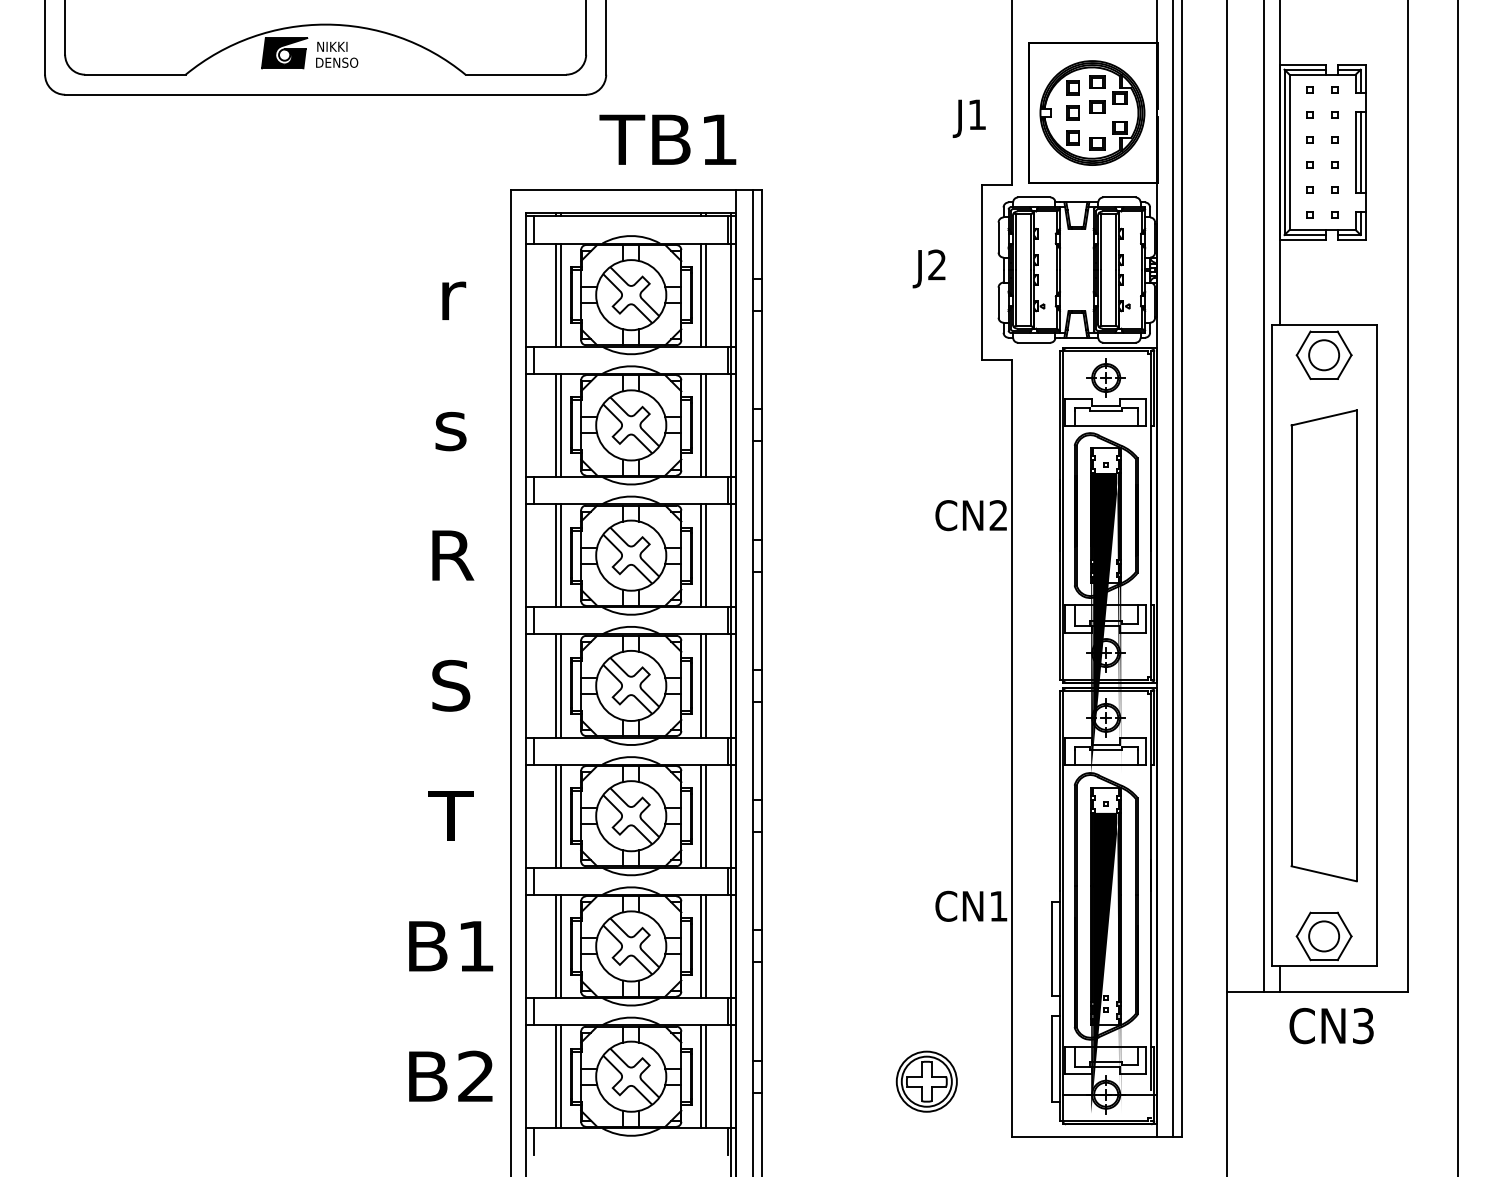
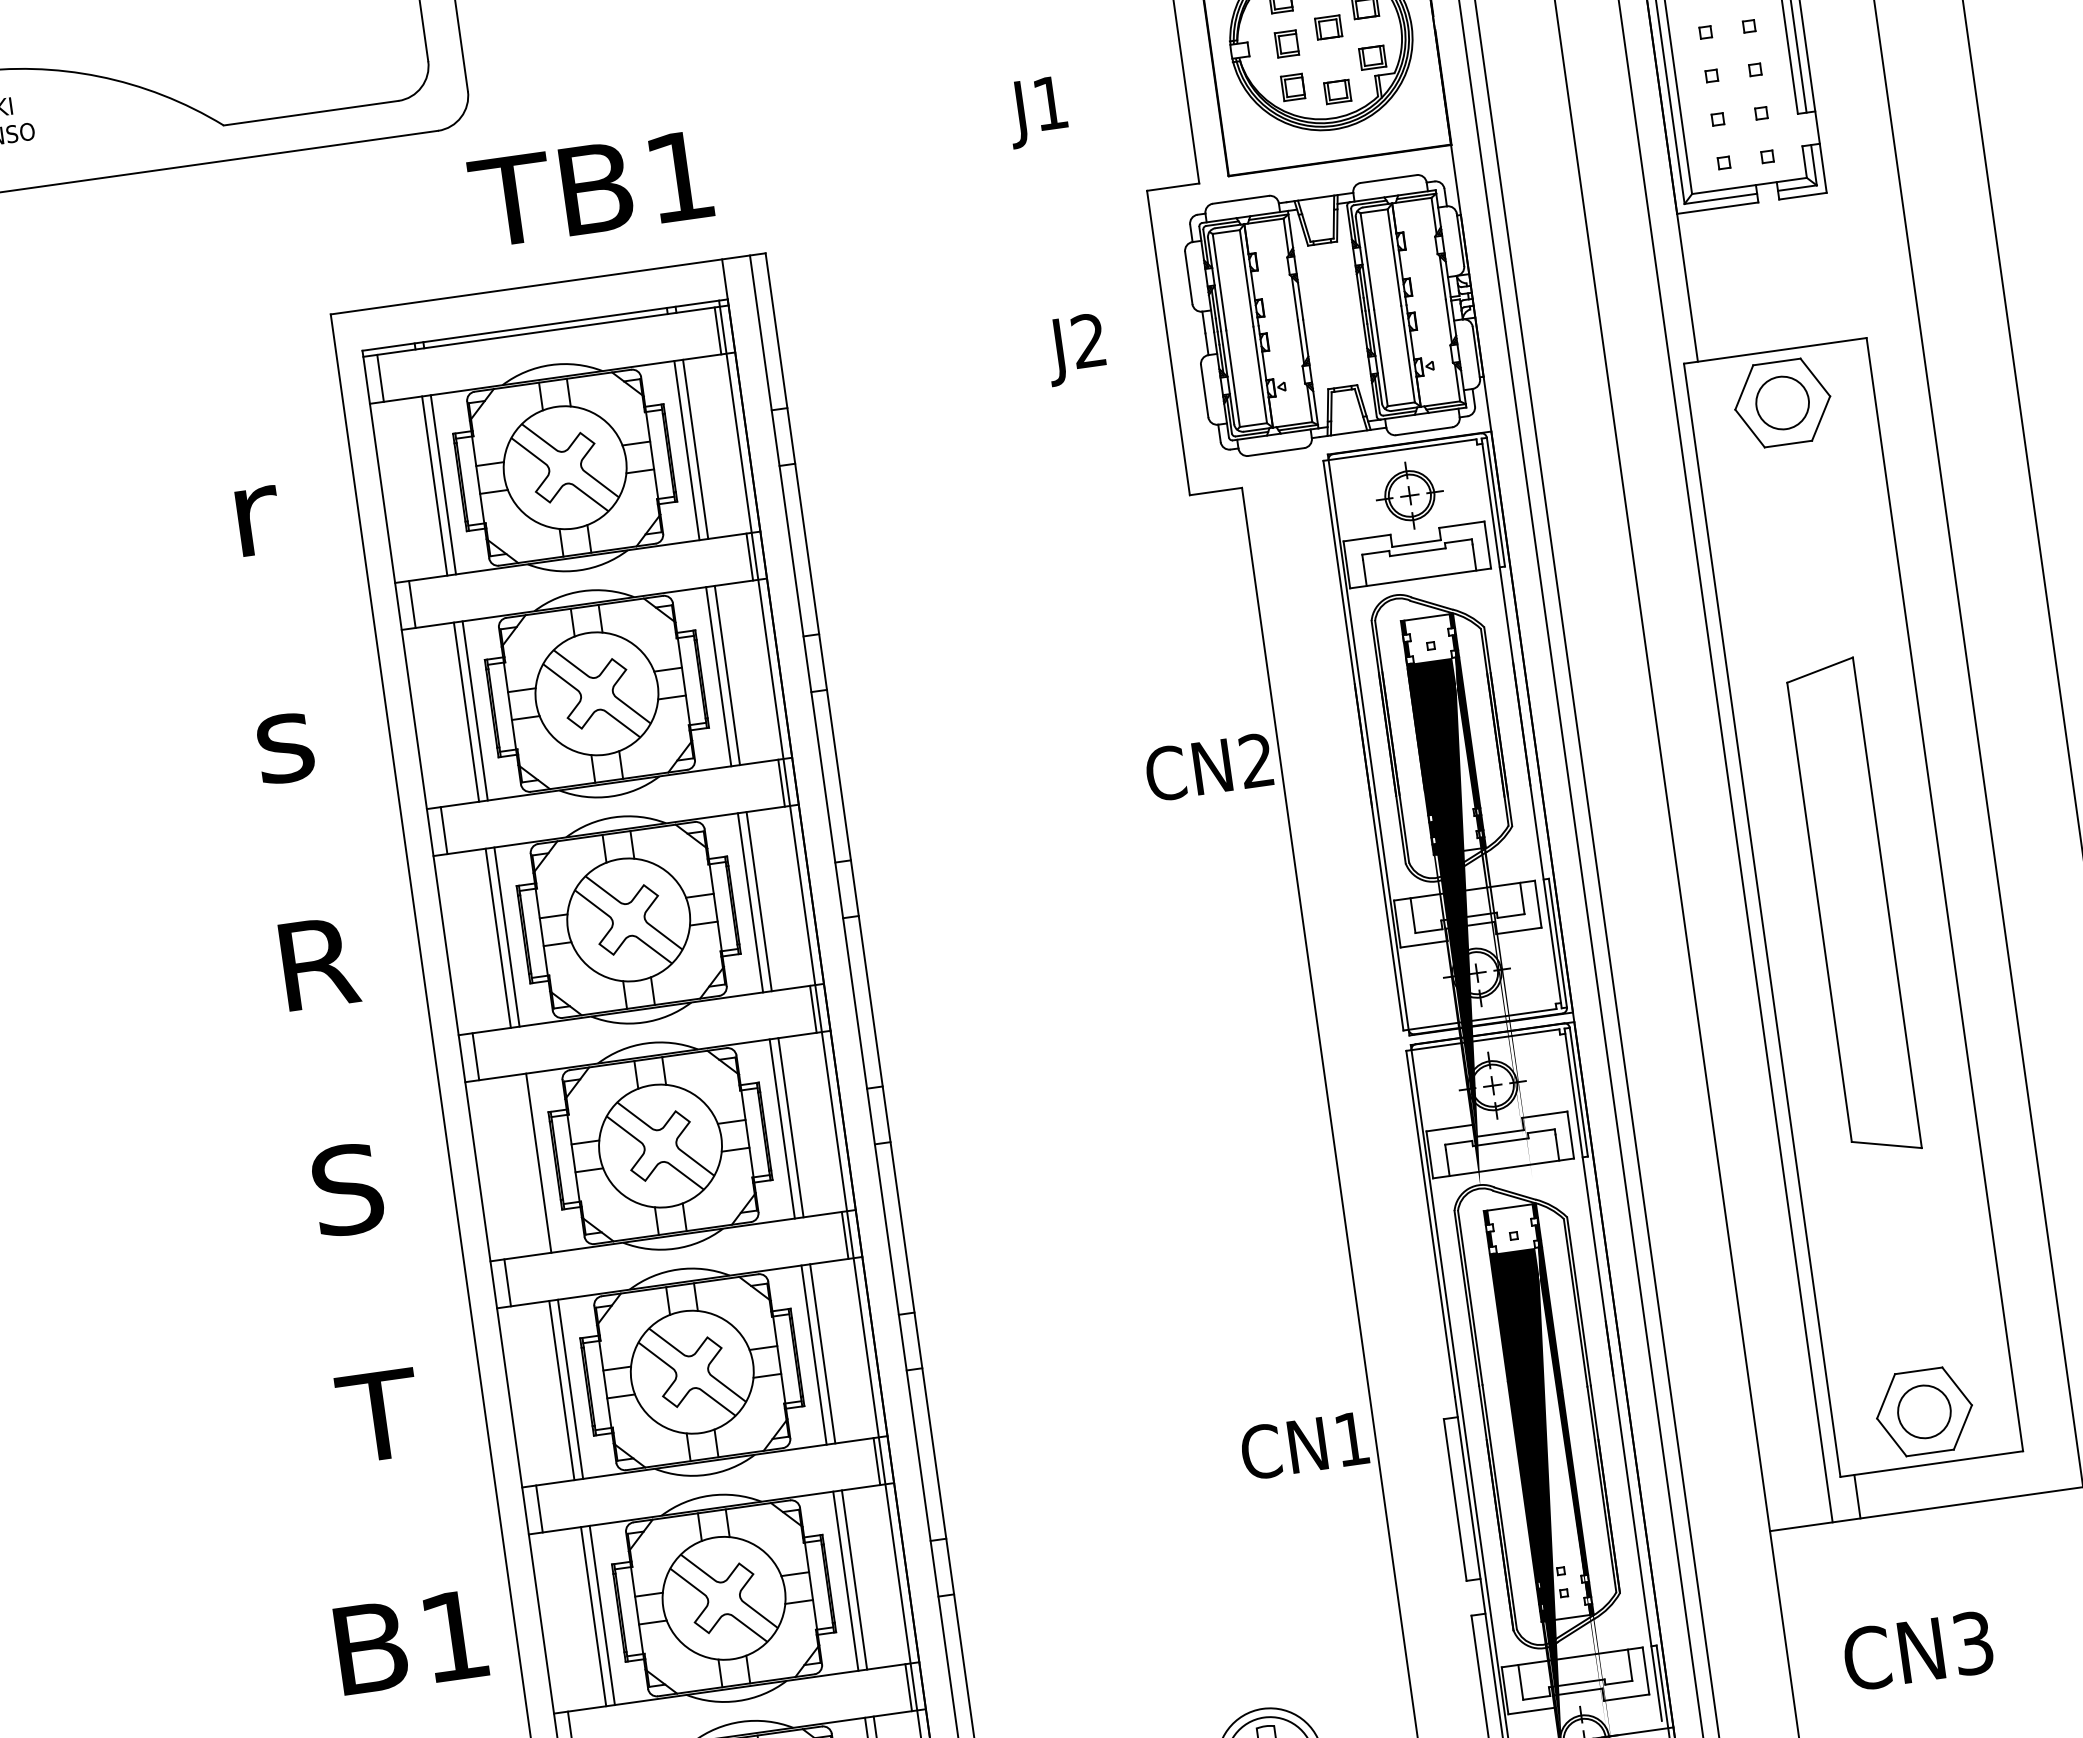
text: (968, 118) -> (1036, 111), moved
part: (1323, 645) -> (1852, 907), size x0.6
line: (556, 685) -> (530, 1163), removed
text: (1331, 1026) -> (1918, 1651), moved

